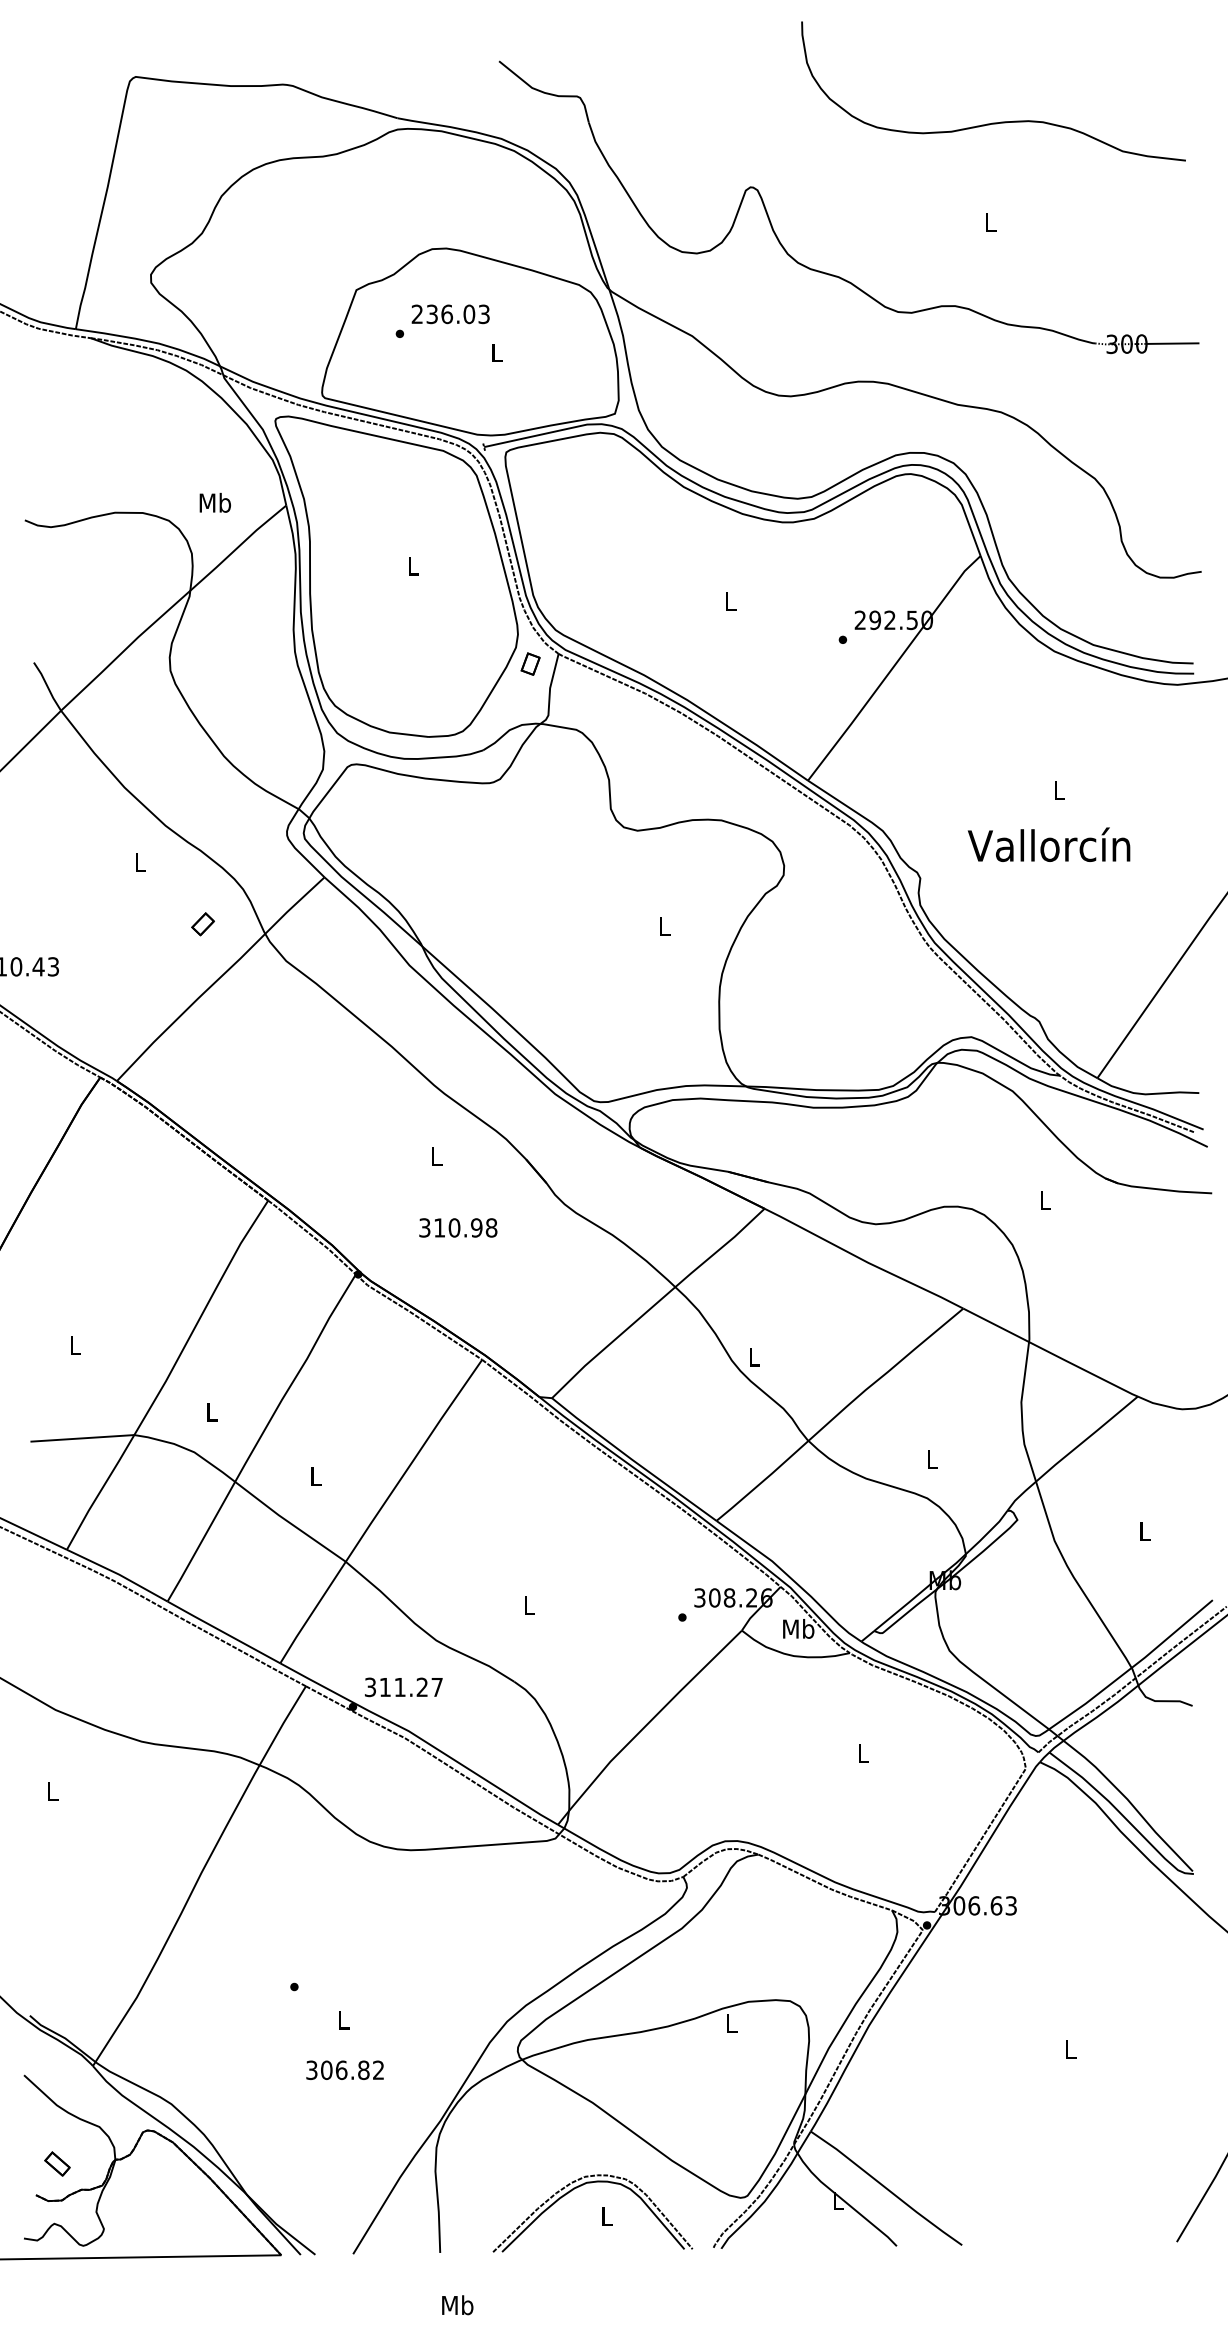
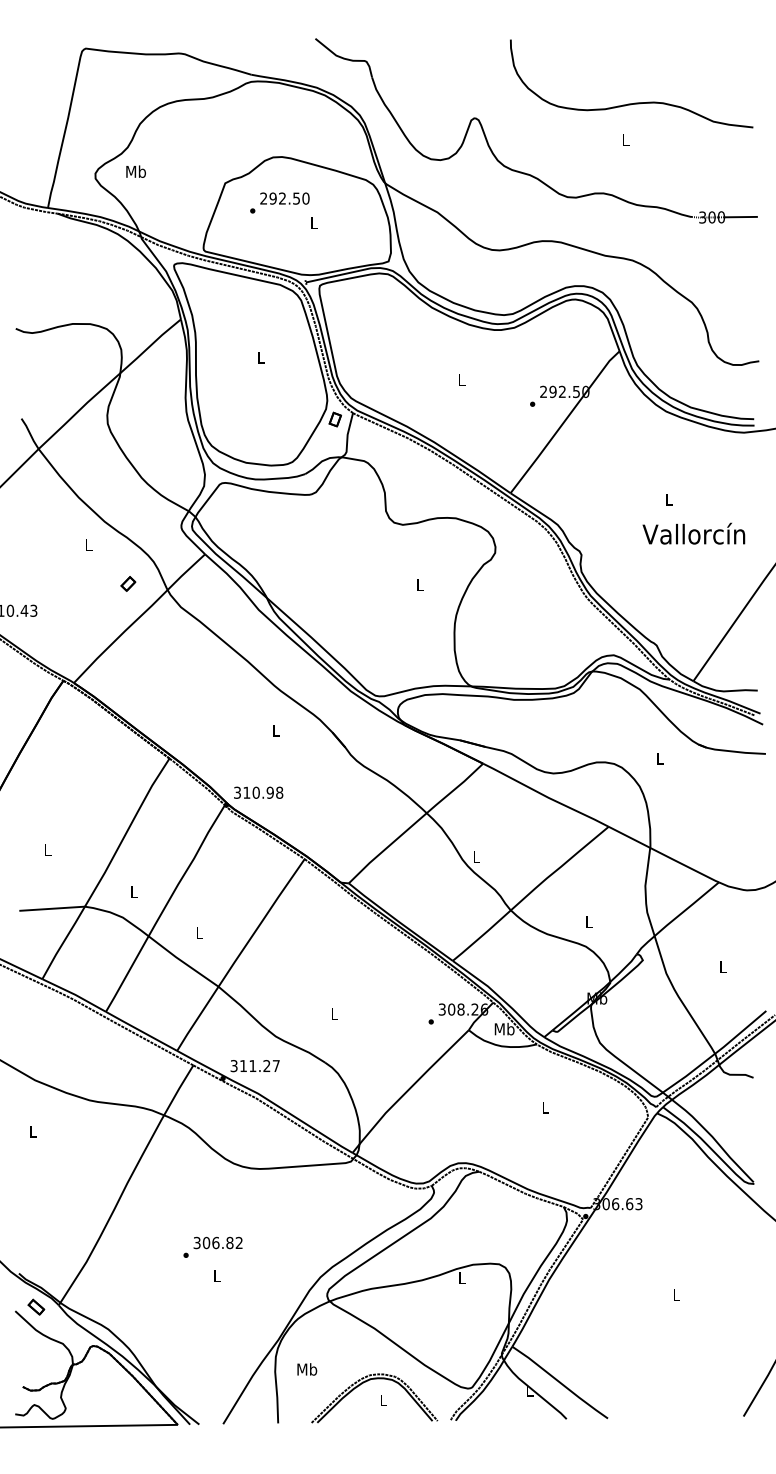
curve: (997, 121) -> (634, 102), moved
text: (458, 314) -> (289, 198), 236.03 -> 292.50
text: (214, 502) -> (135, 171), moved
text: (1048, 844) -> (693, 533), moved
text: (458, 1227) -> (258, 792), moved
text: (344, 2069) -> (217, 1242), moved
part: (57, 2162) -> (36, 1306), moved
text: (458, 2305) -> (307, 1369), moved

